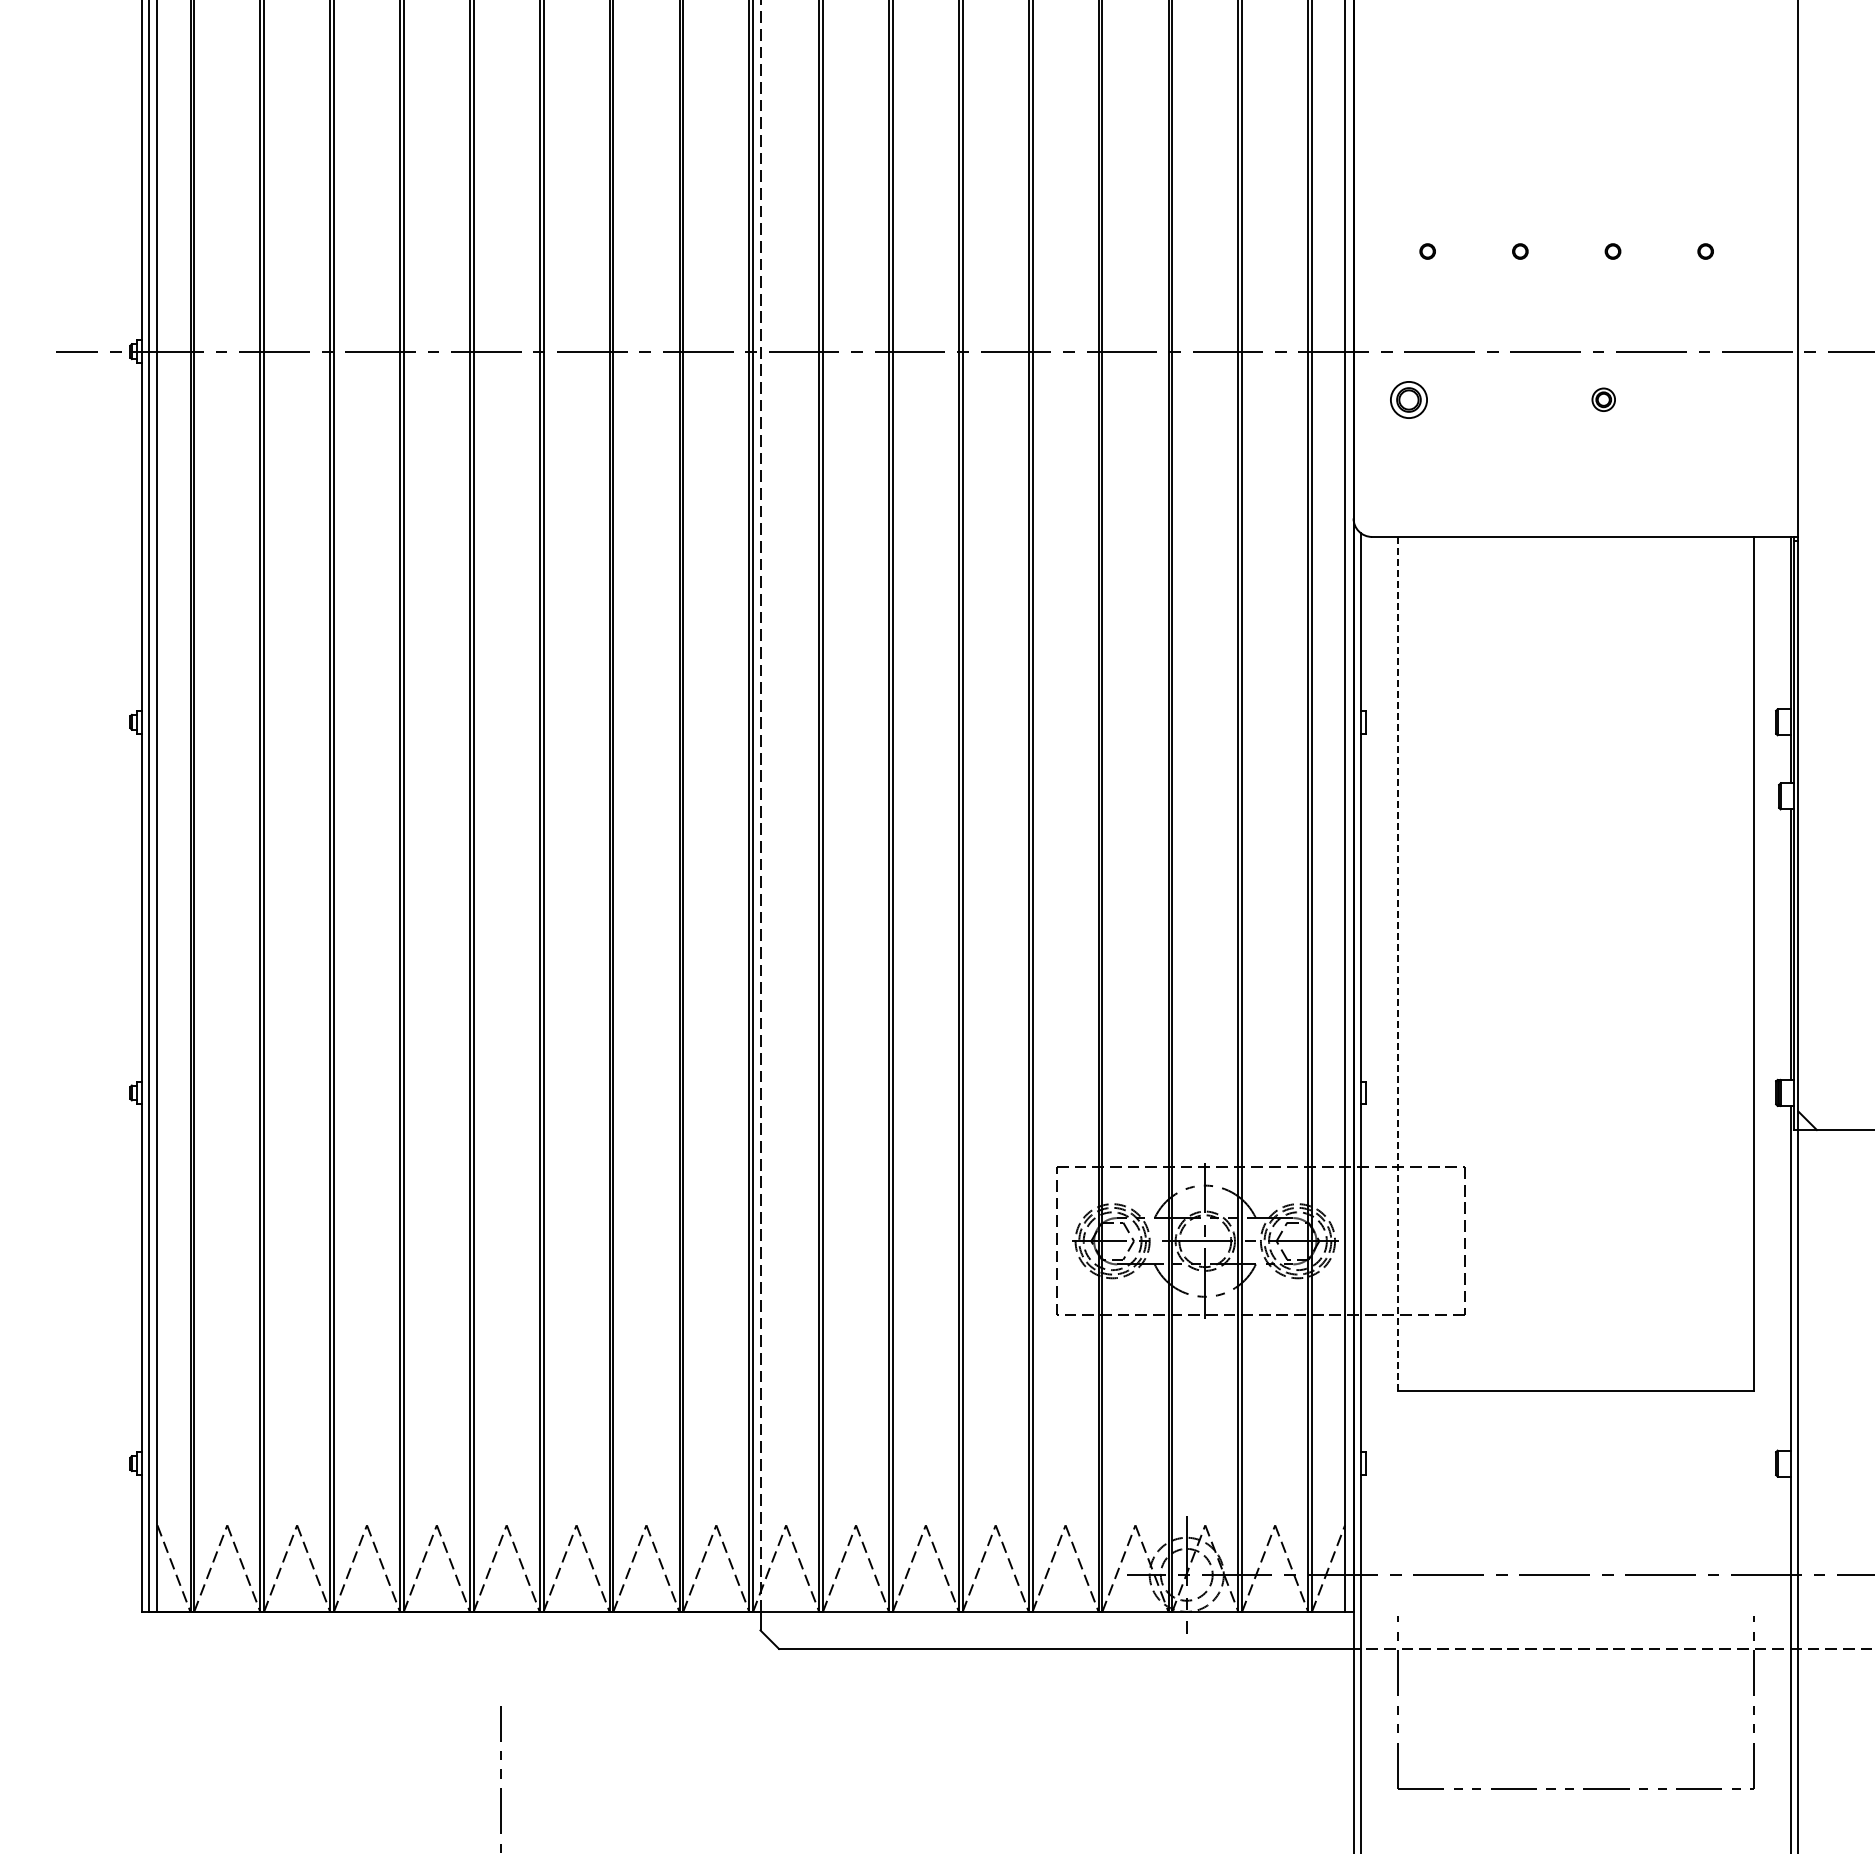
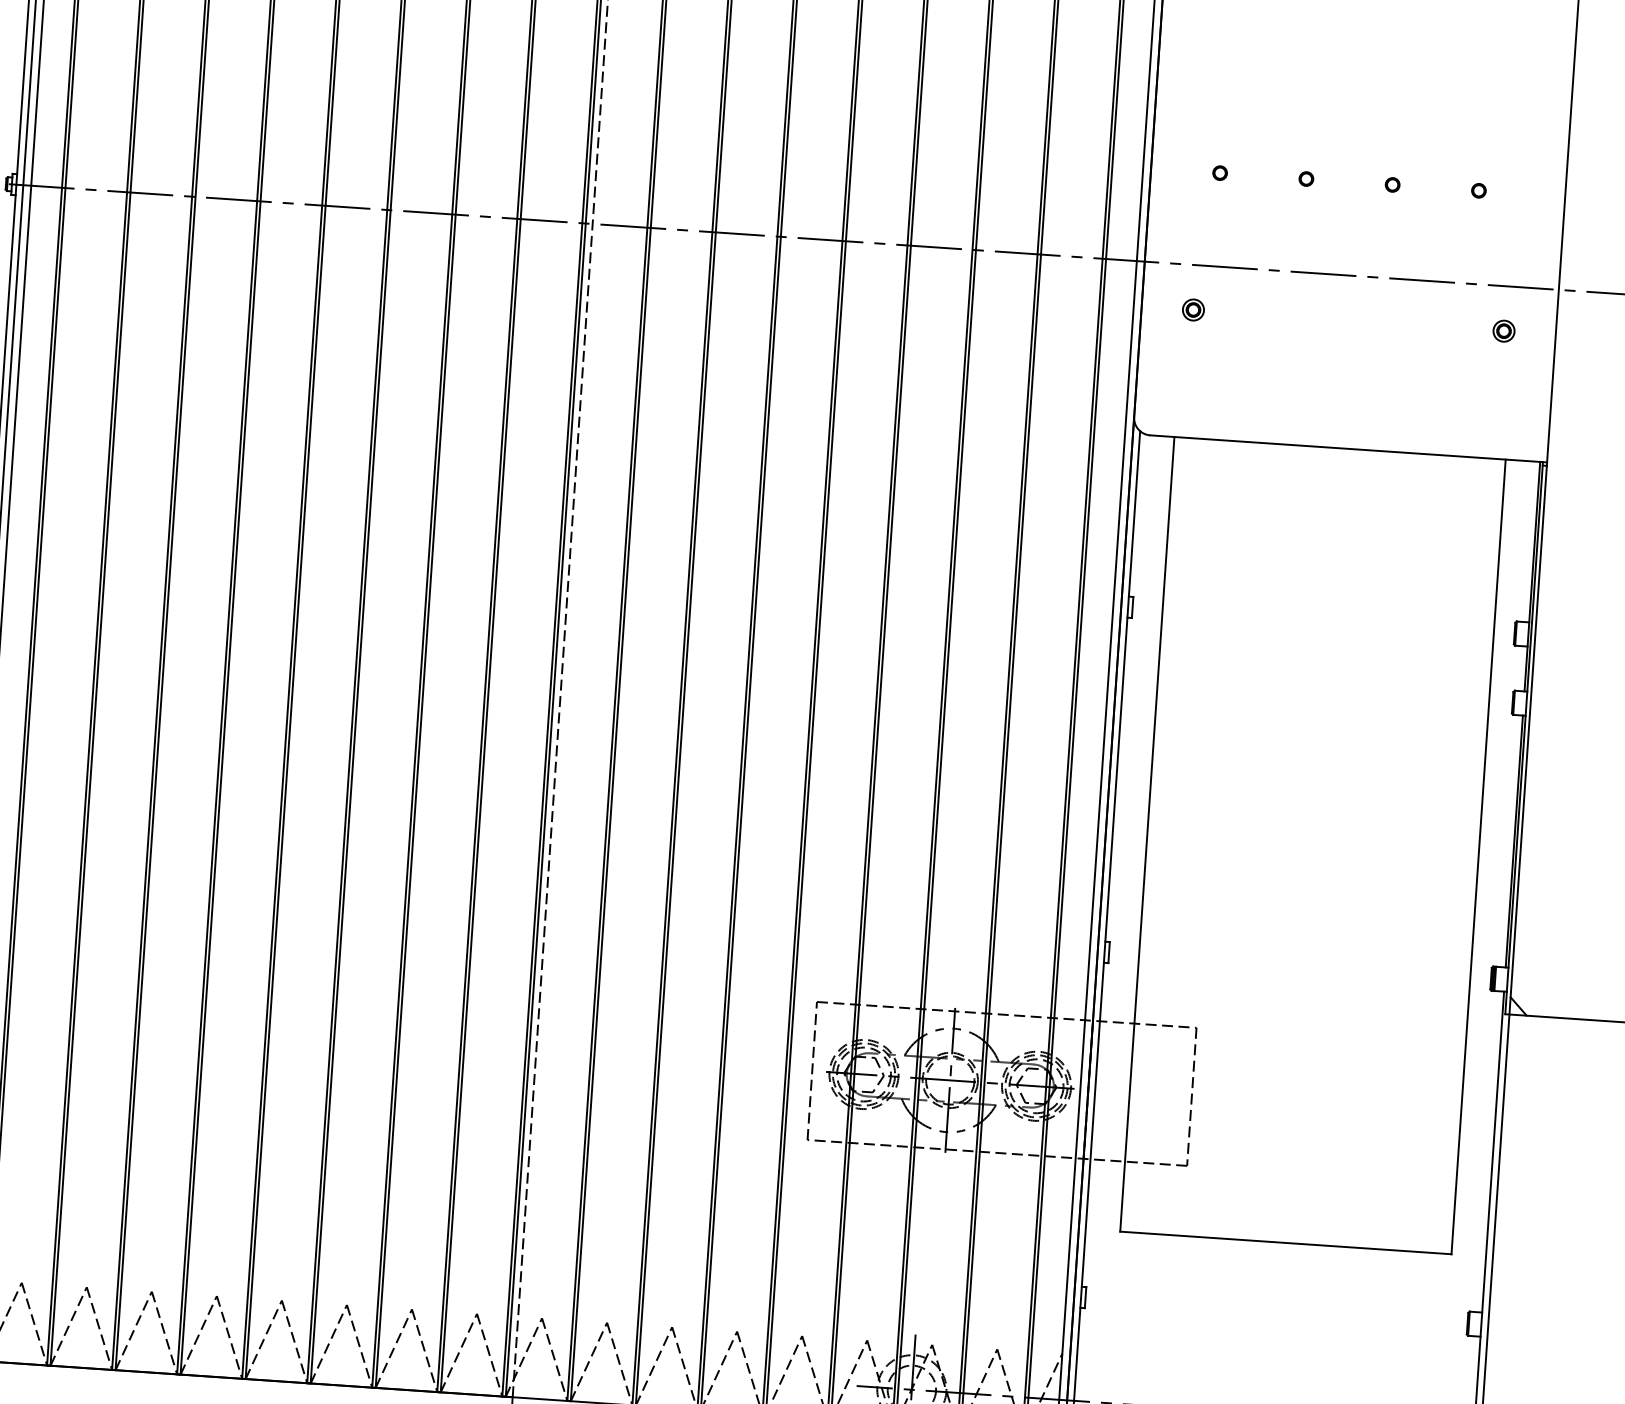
part: (1409, 399) -> (1193, 309), size x0.62
part: (1603, 399) -> (1503, 330), moved
line: (1398, 963) -> (1147, 834), dashed -> solid

